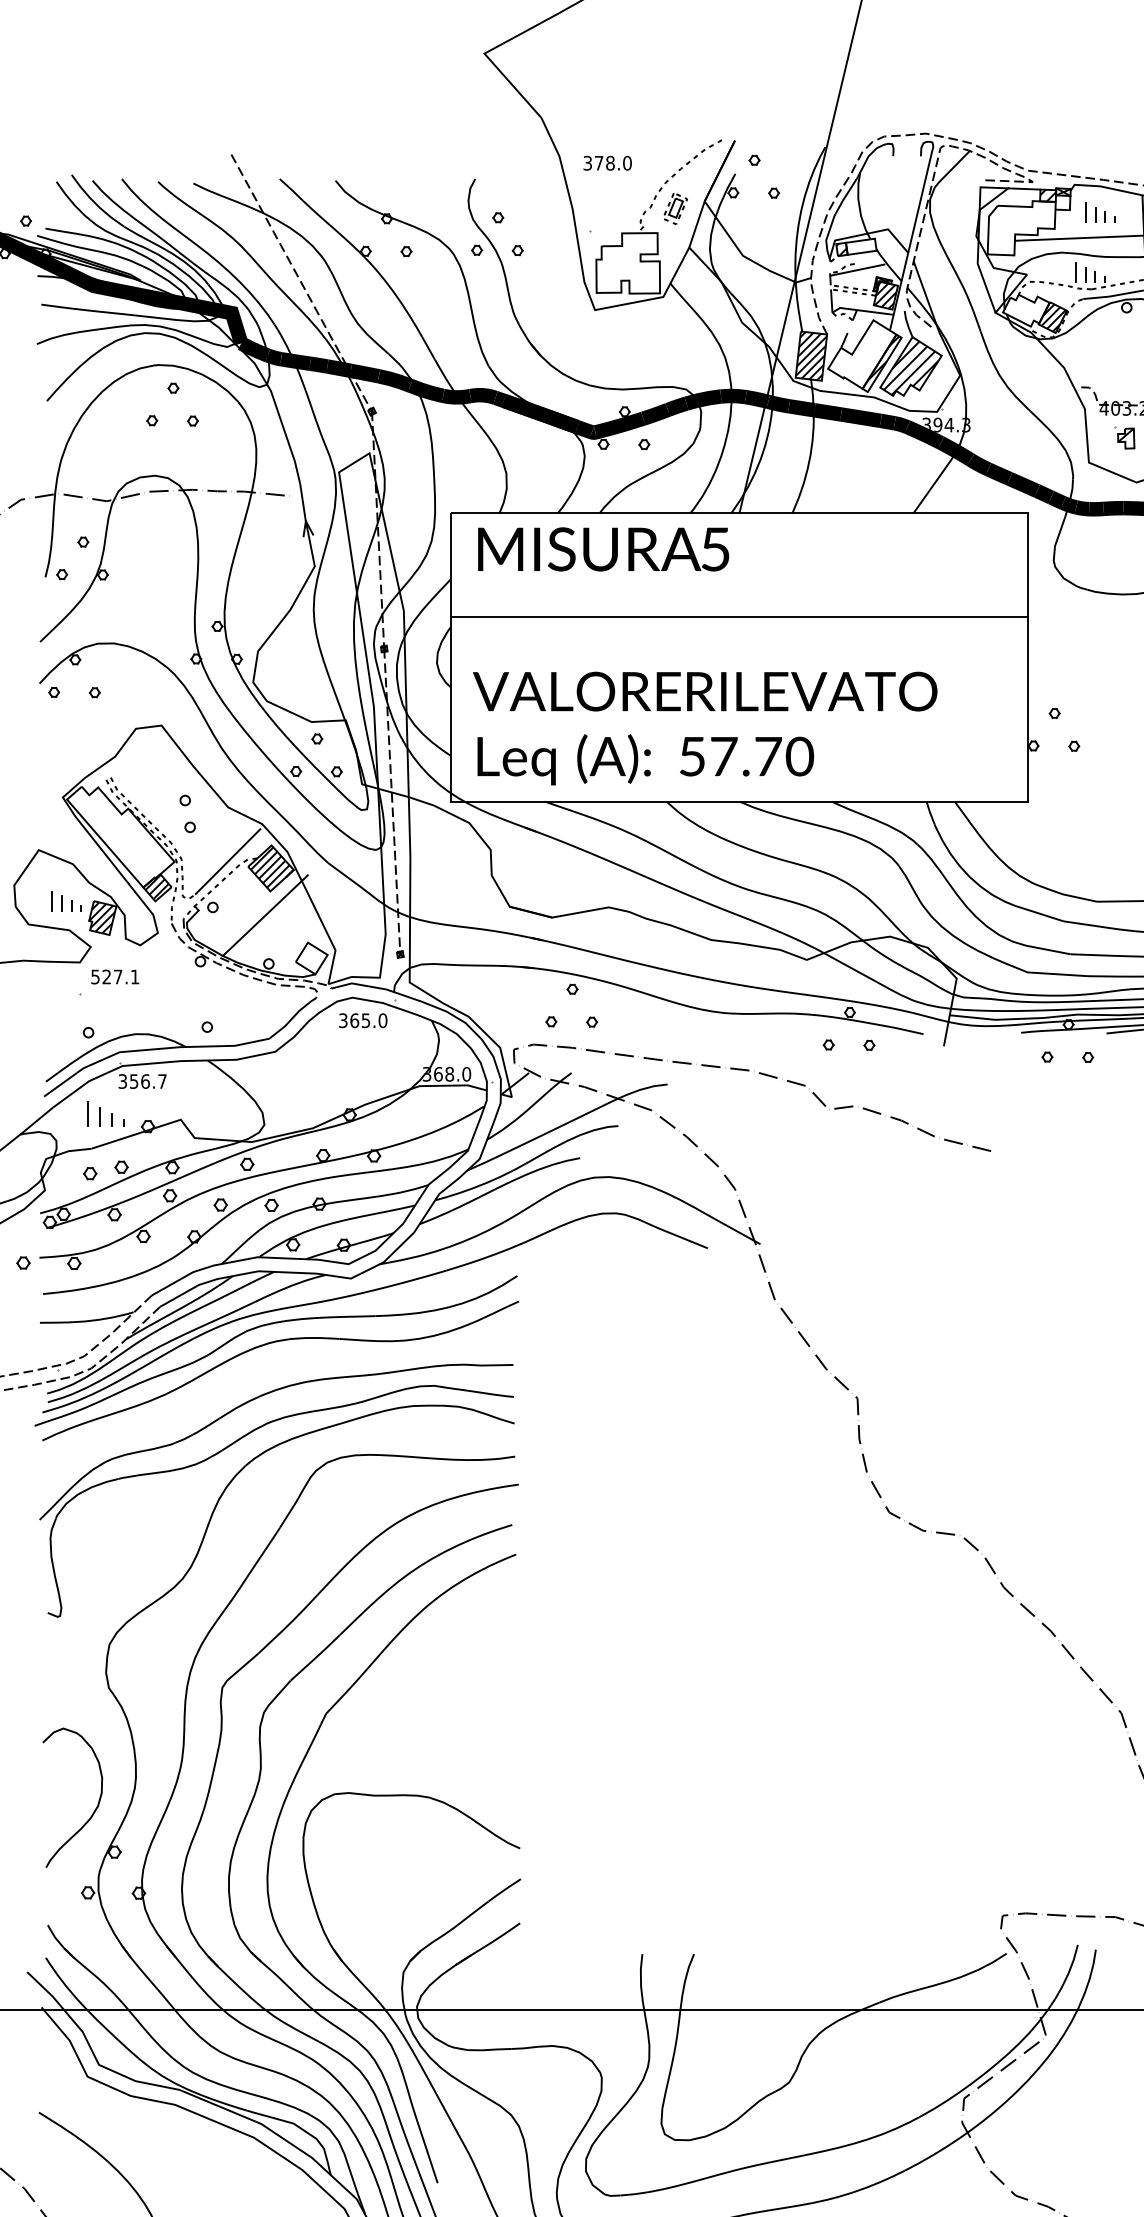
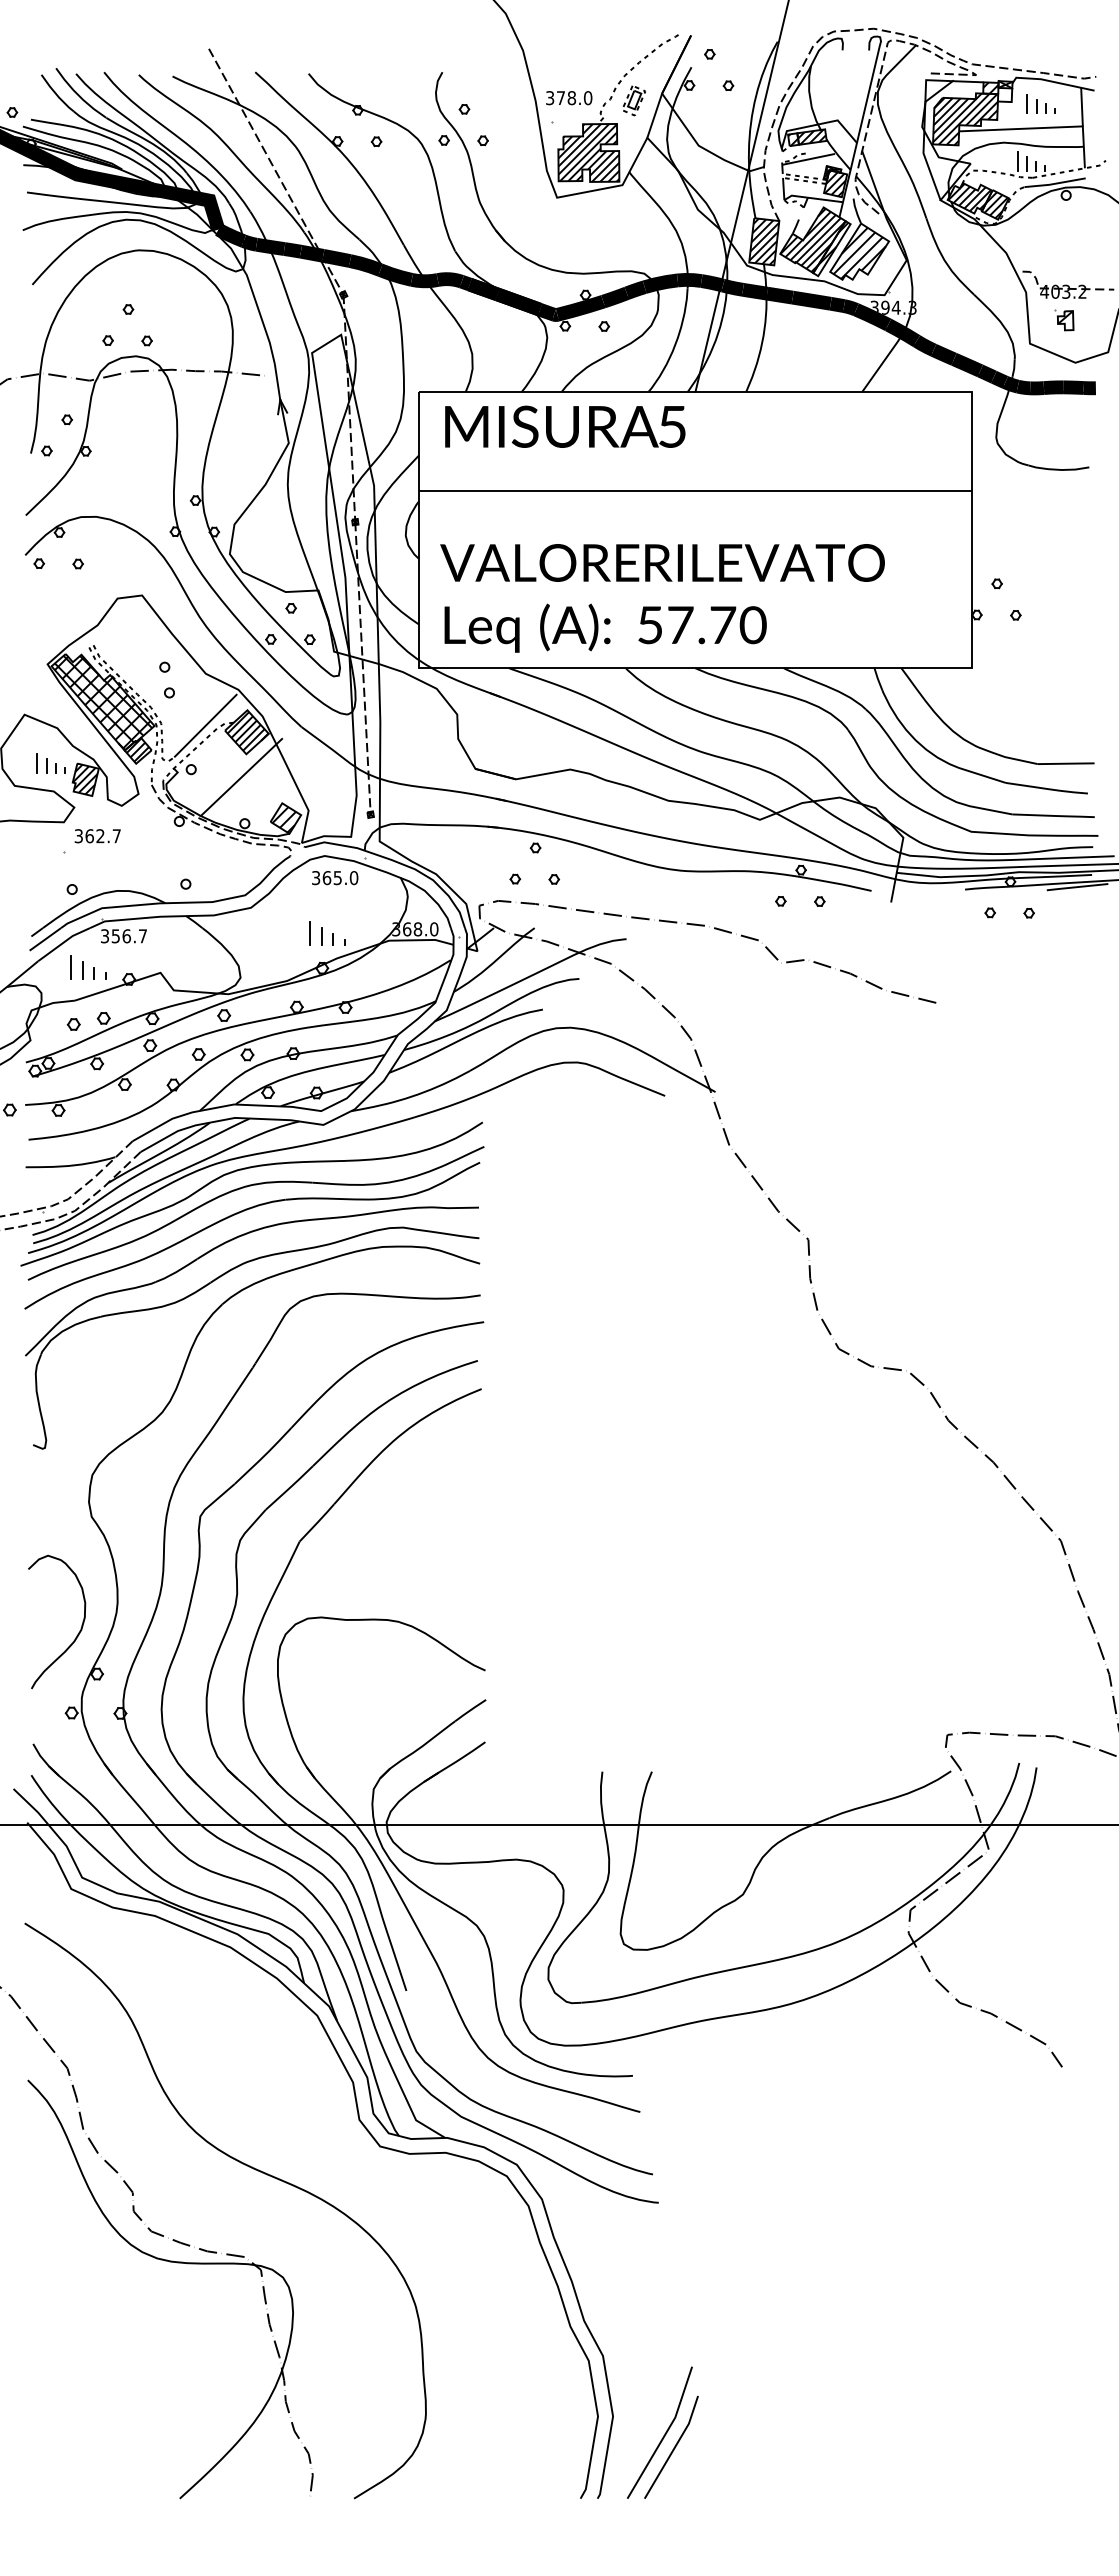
text: (607, 163) -> (569, 98), moved
hatch: (1021, 228) -> (965, 119), added
hatch: (860, 246) -> (811, 136), added
hatch: (627, 262) -> (588, 152), added
hatch: (1025, 309) -> (969, 197), added
hatch: (861, 353) -> (812, 239), added
part: (172, 393) -> (127, 314), moved
hatch: (121, 837) -> (103, 702), added
hatch: (309, 959) -> (283, 819), added
text: (114, 977) -> (97, 836), 527.1 -> 362.7
part: (355, 1078) -> (327, 933), added
part: (266, 1370) -> (242, 1212), added

